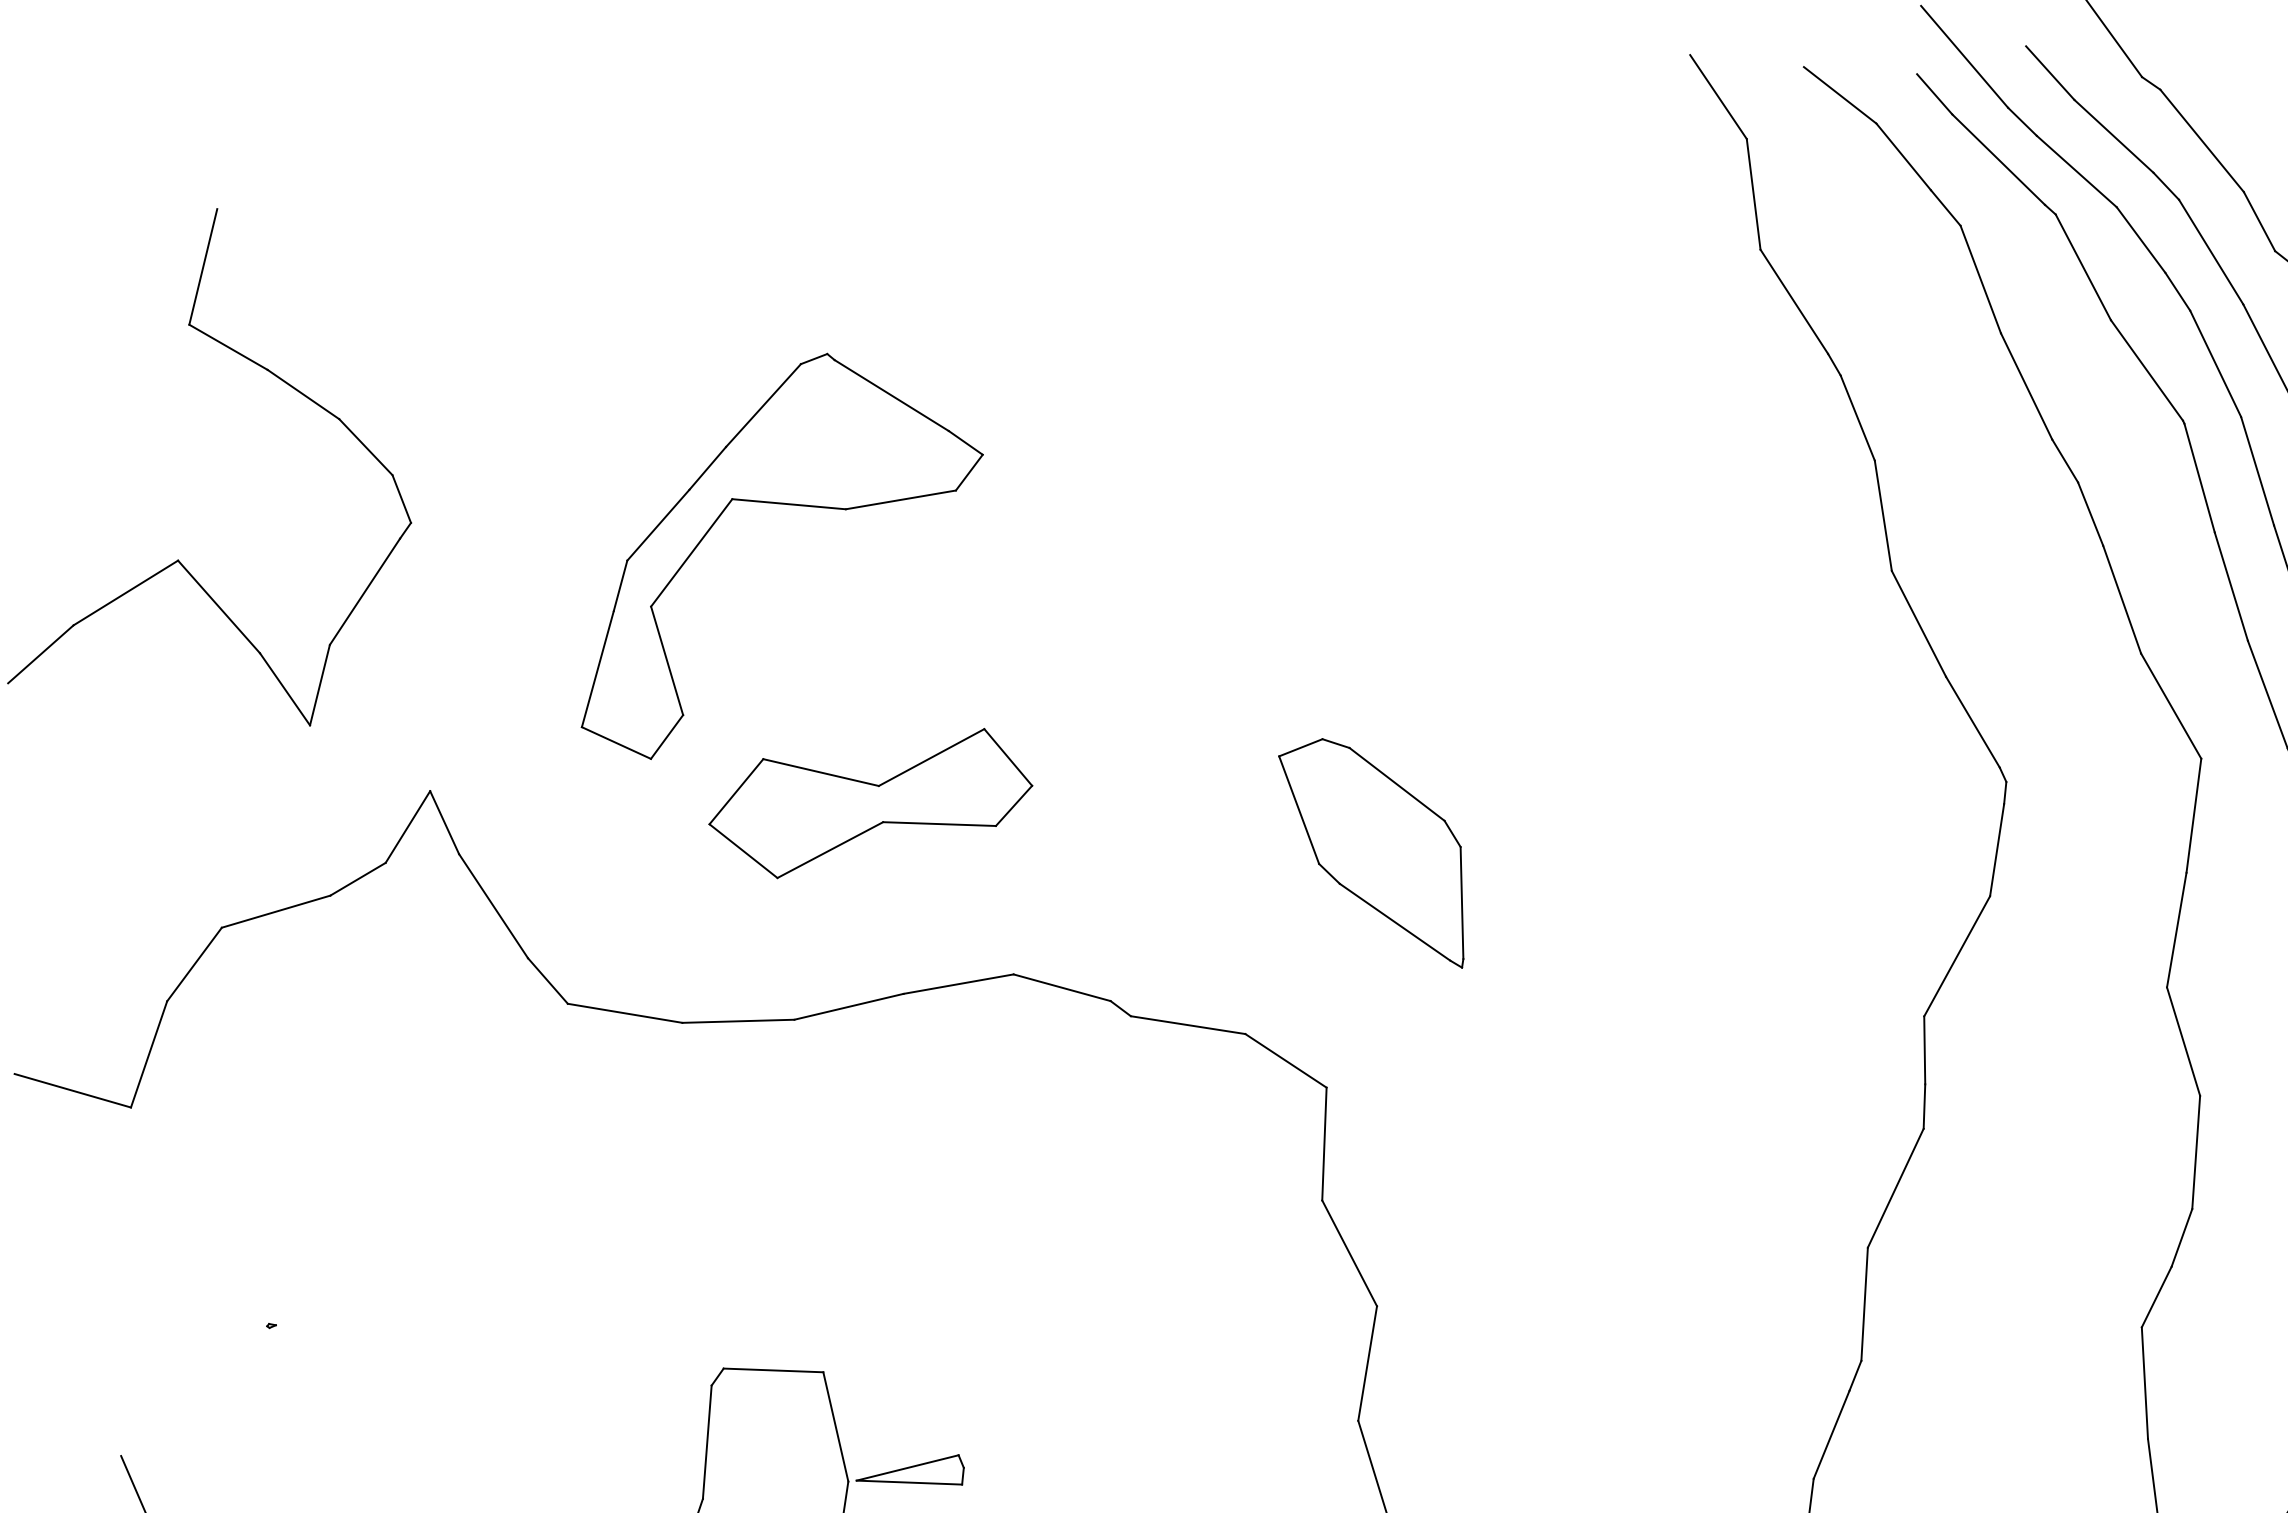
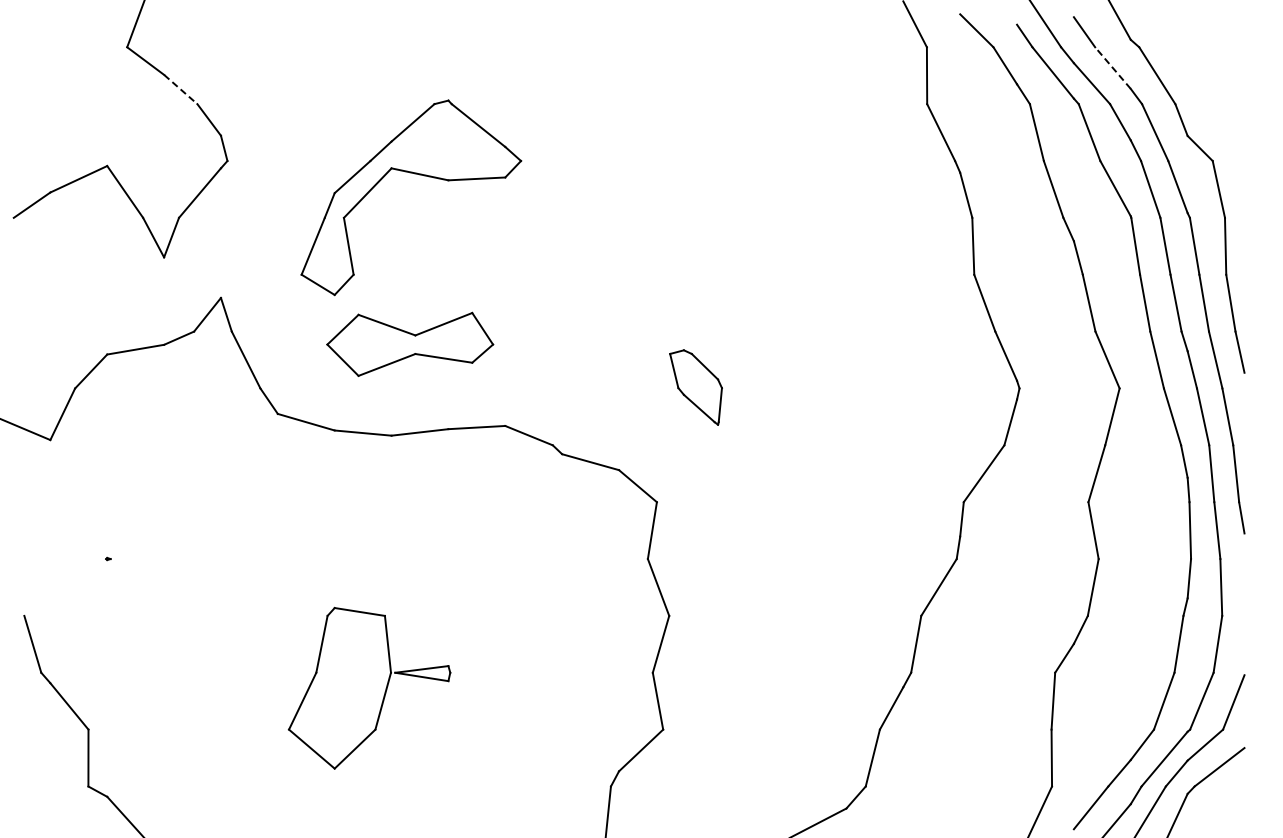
line: (2112, 135) -> (1112, 67), solid -> dashed
line: (304, 394) -> (181, 89), solid -> dashed
part: (871, 802) -> (410, 343), moved
part: (1375, 855) -> (695, 387), size x0.6

